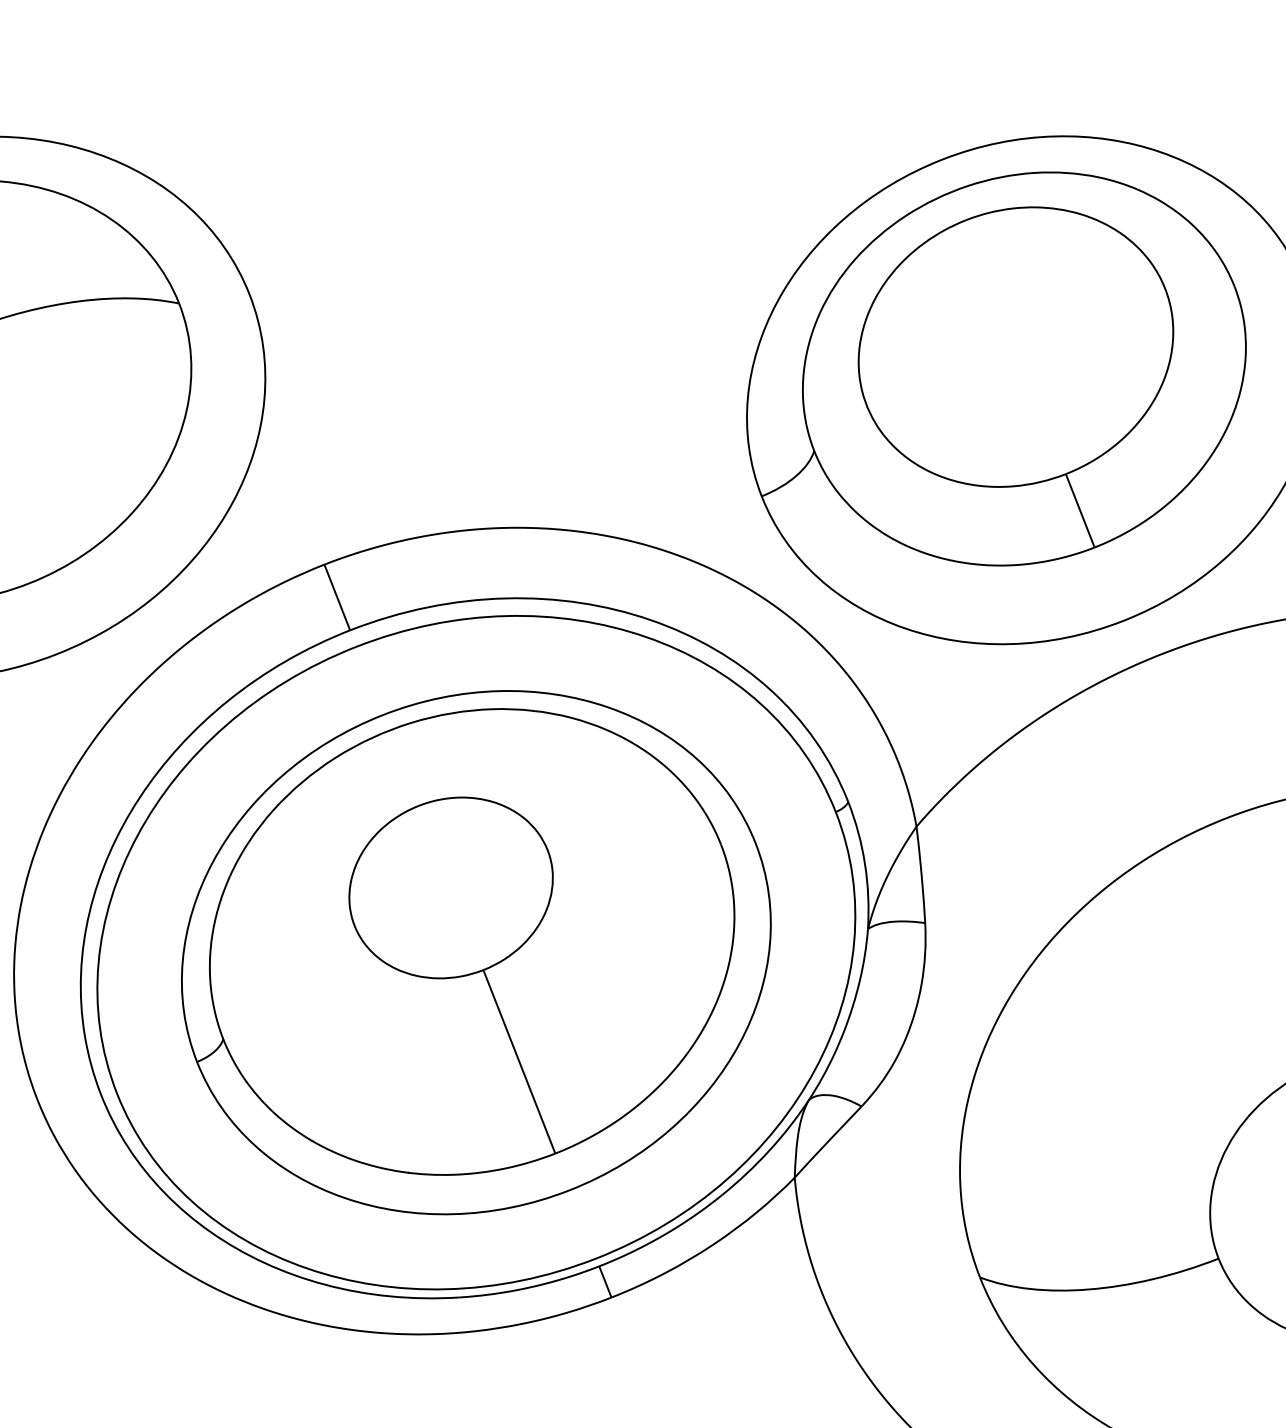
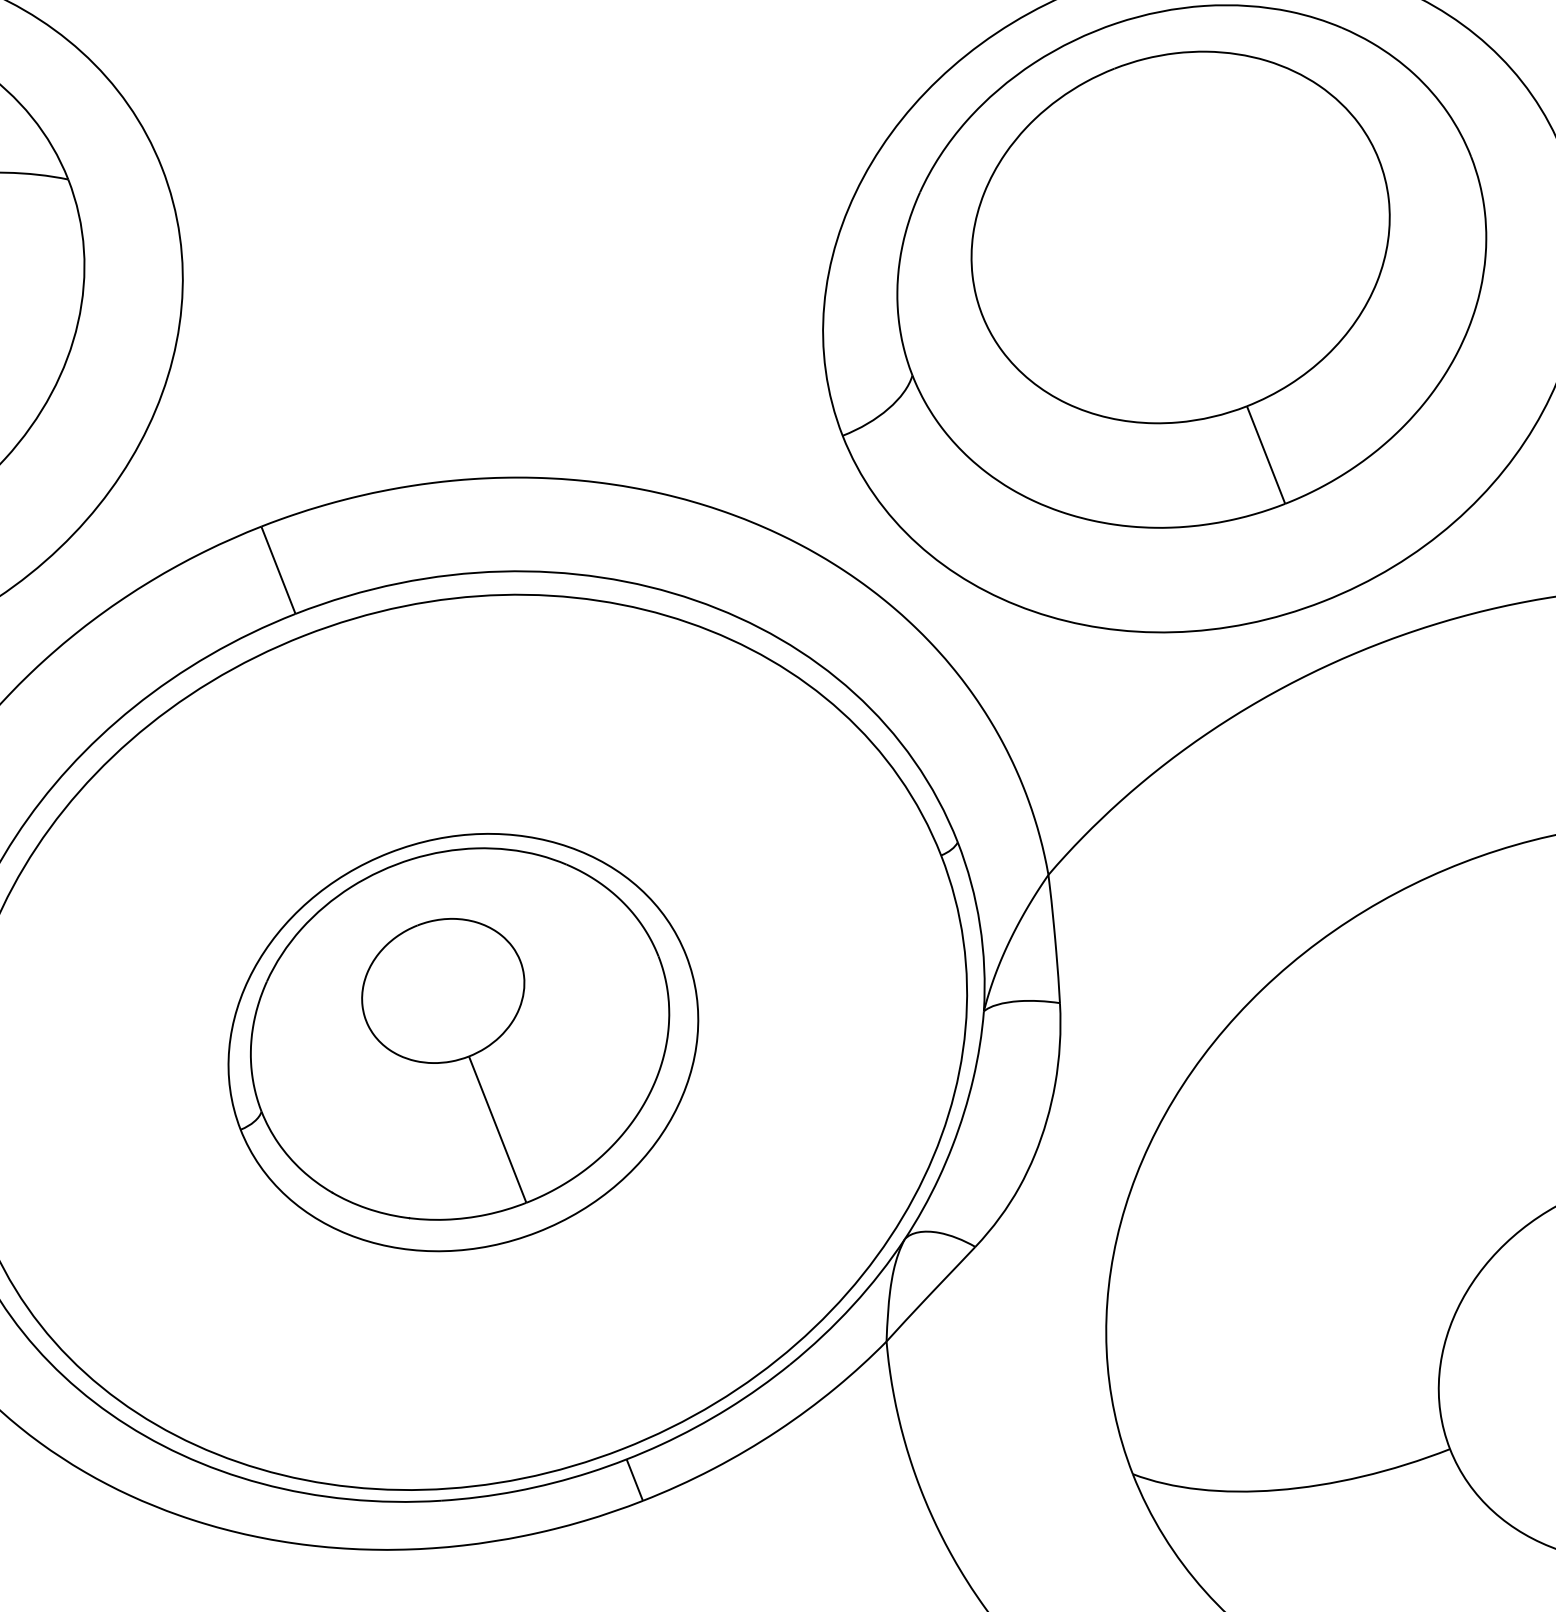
part: (476, 952) -> (463, 1042), size x0.6

